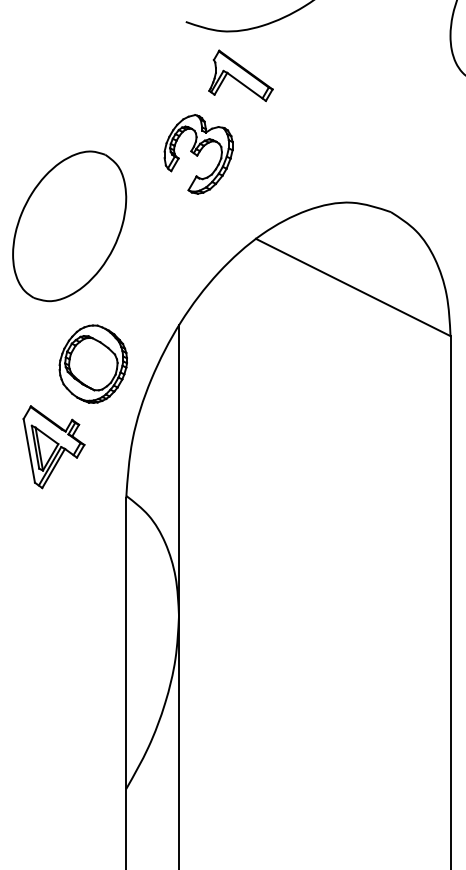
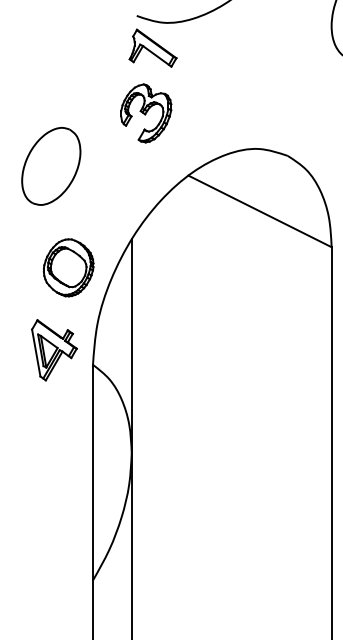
part: (240, 75) -> (152, 47), moved
part: (69, 226) -> (51, 166), size x0.7
part: (53, 447) -> (54, 350), moved

